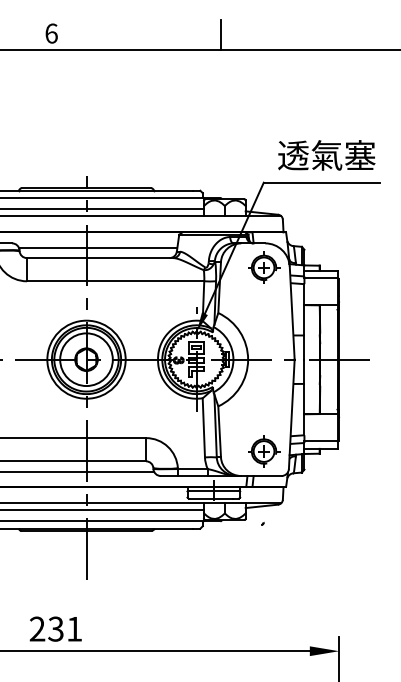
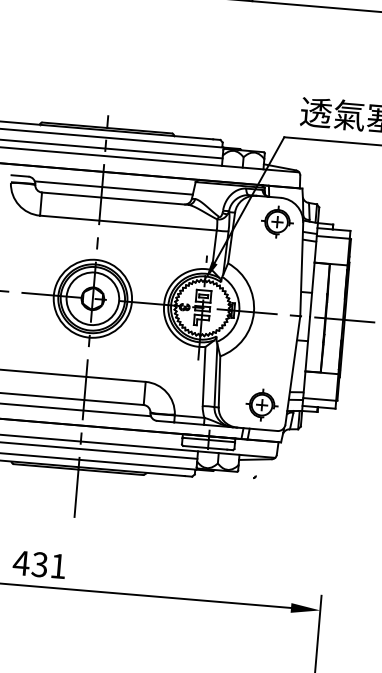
text: (37, 628) -> (21, 562), 231 -> 431

